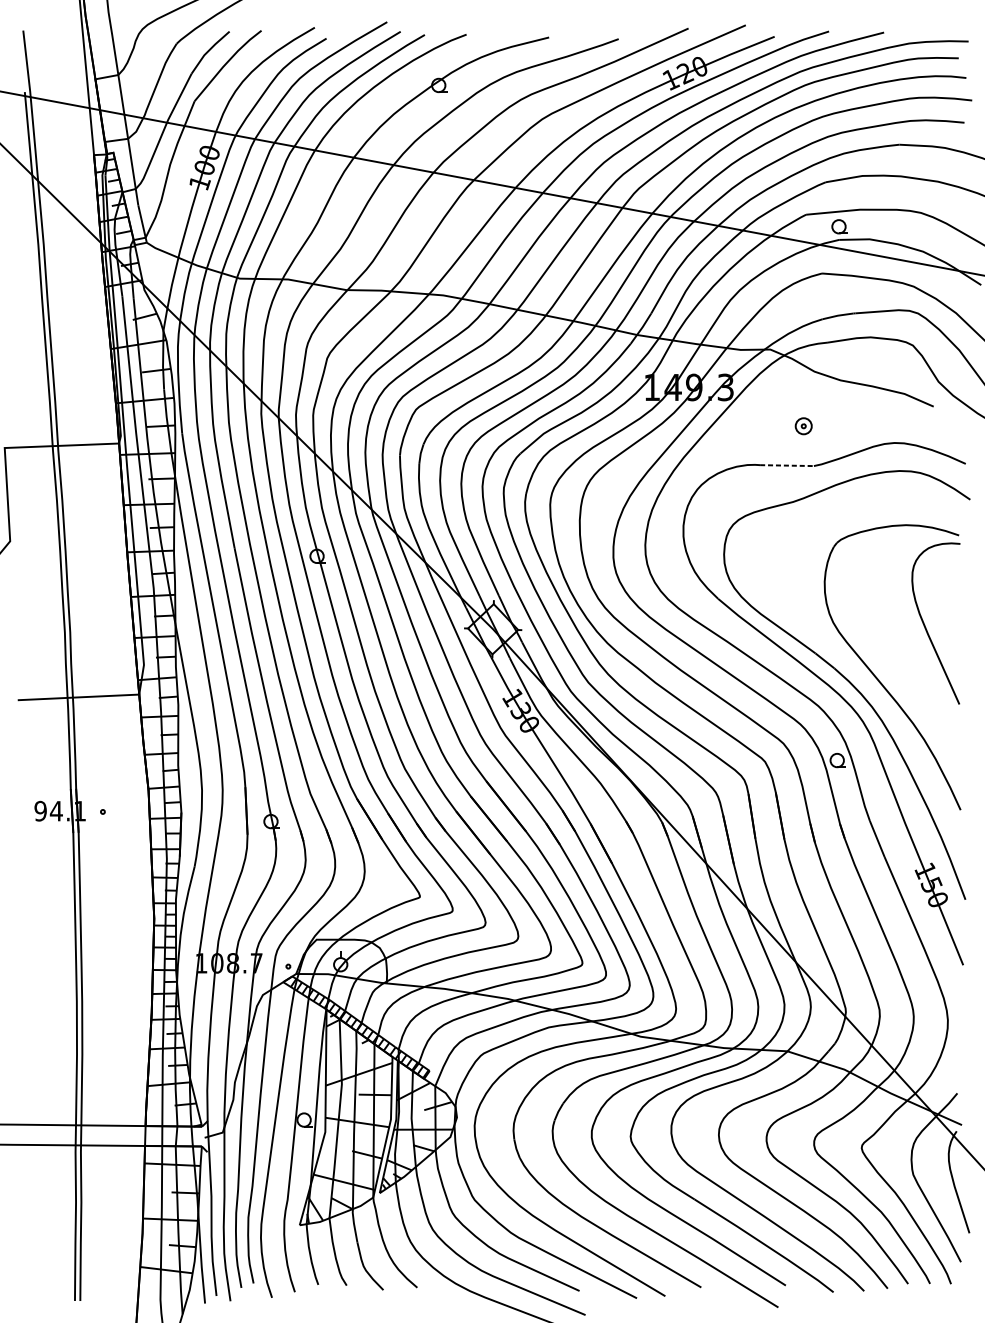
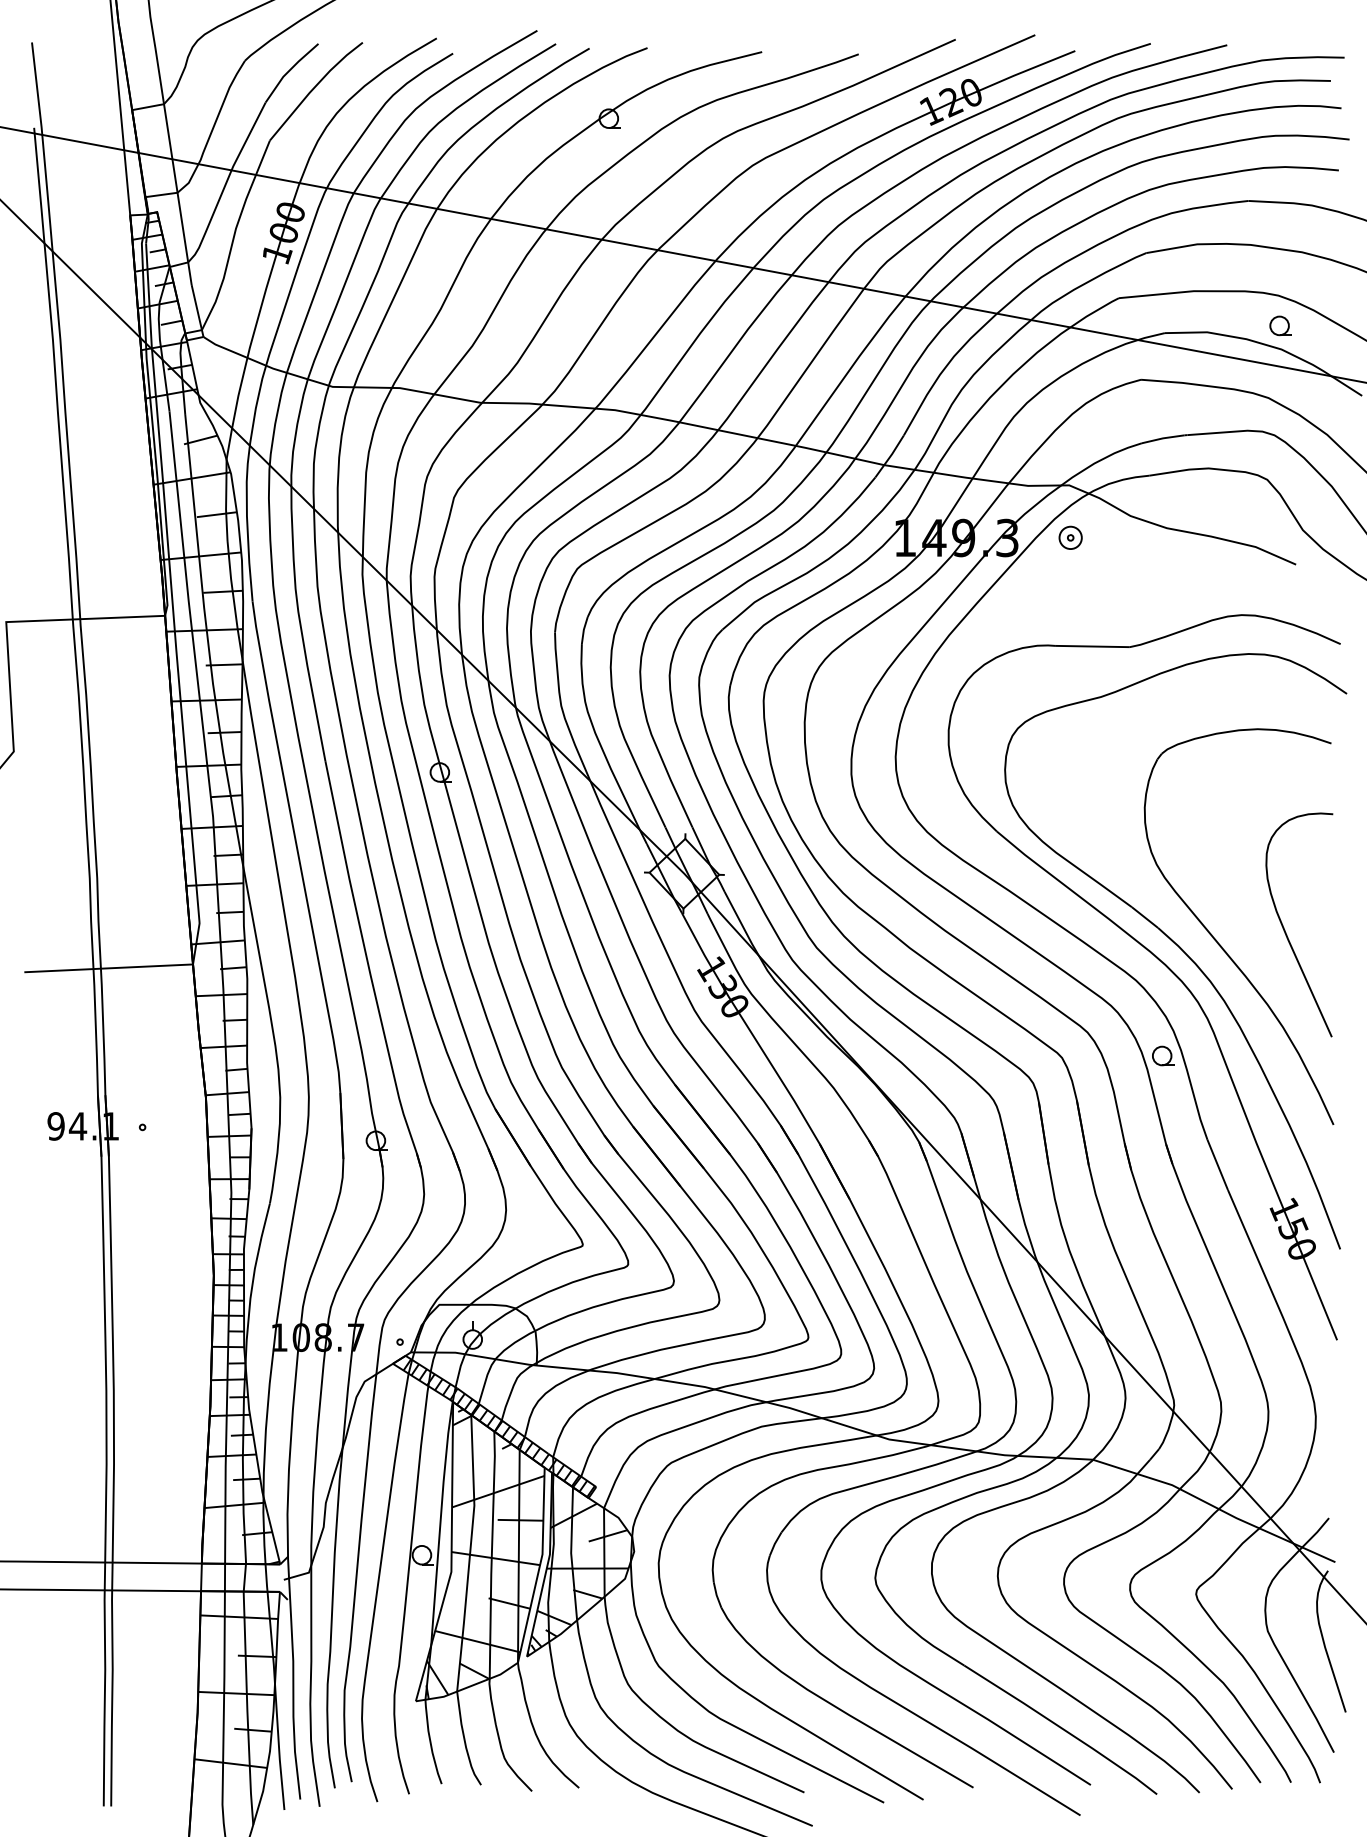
part: (839, 226) -> (1280, 325), moved
part: (803, 425) -> (1070, 537), moved
line: (787, 465) -> (1092, 646), dashed -> solid
curve: (926, 627) -> (1285, 930), moved

